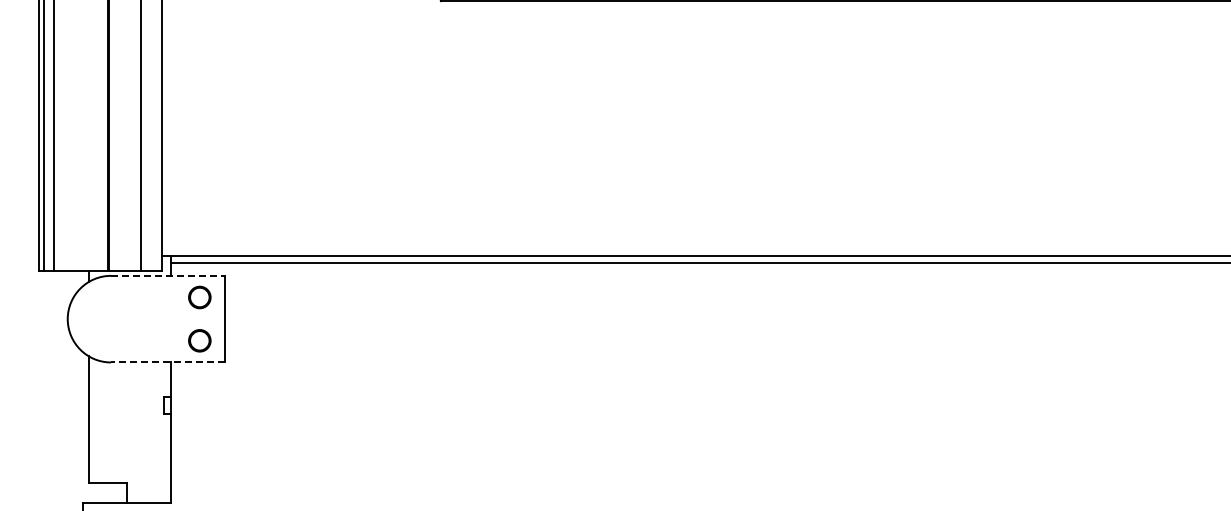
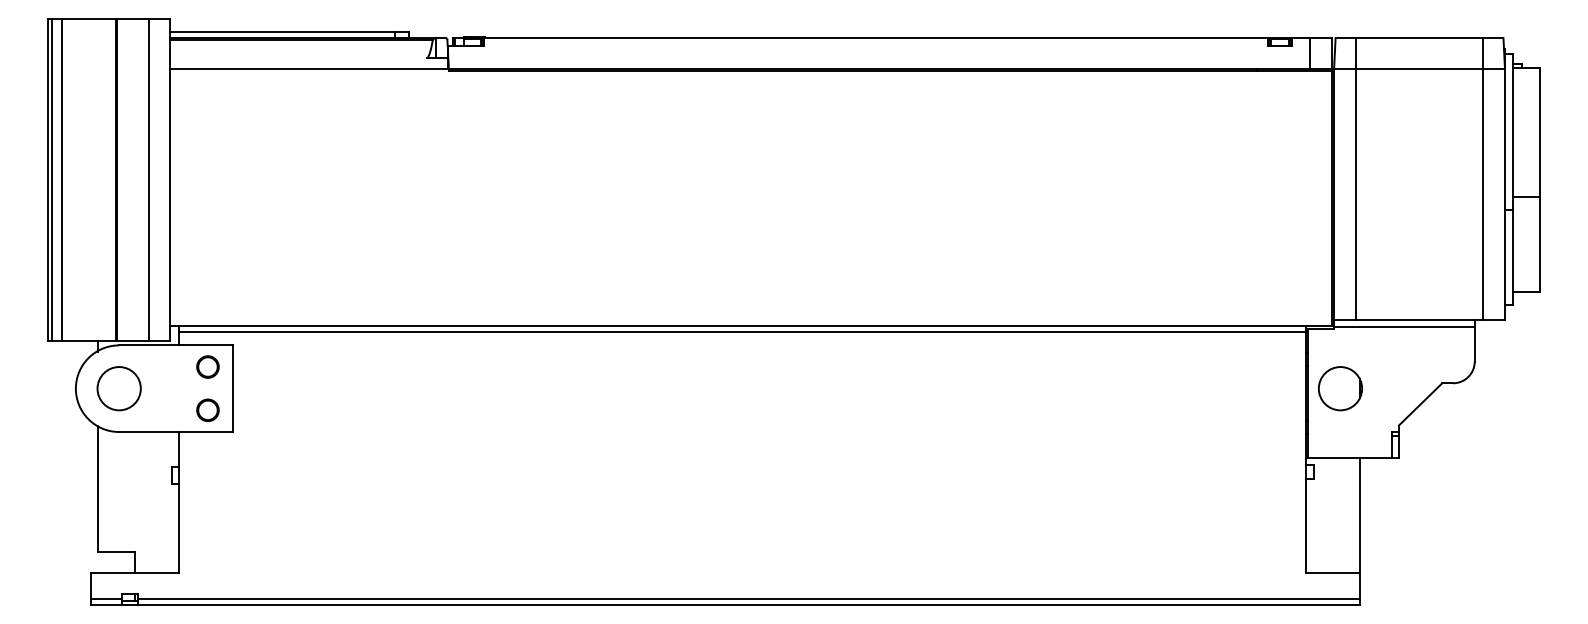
line: (168, 275) -> (176, 345), dashed -> solid
circle: (110, 318) -> (118, 388), added
line: (168, 362) -> (176, 432), dashed -> solid

